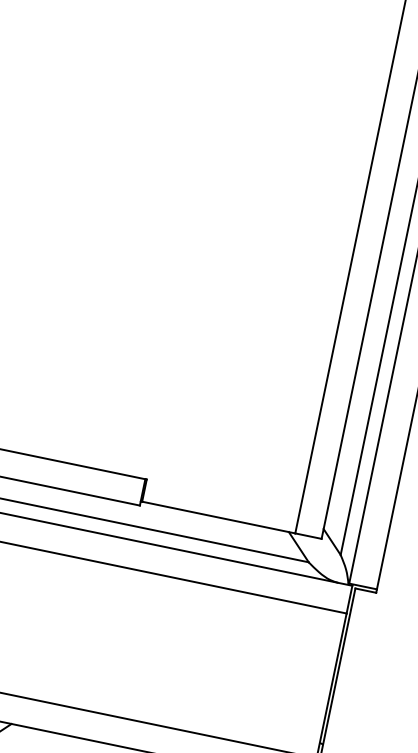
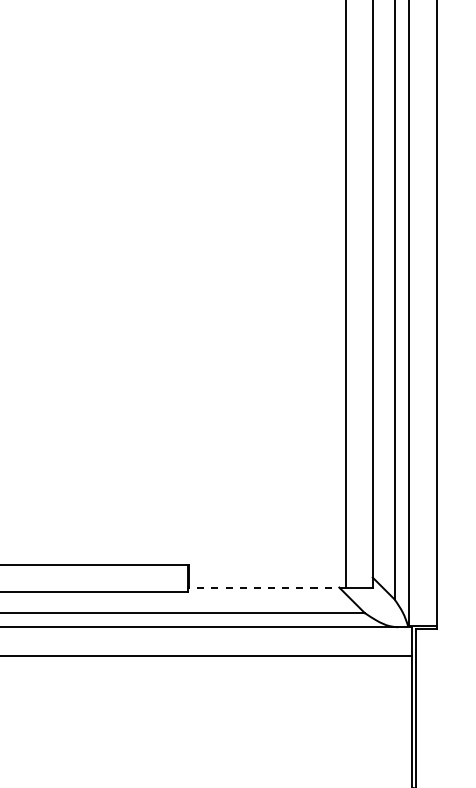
line: (218, 517) -> (267, 587), solid -> dashed

